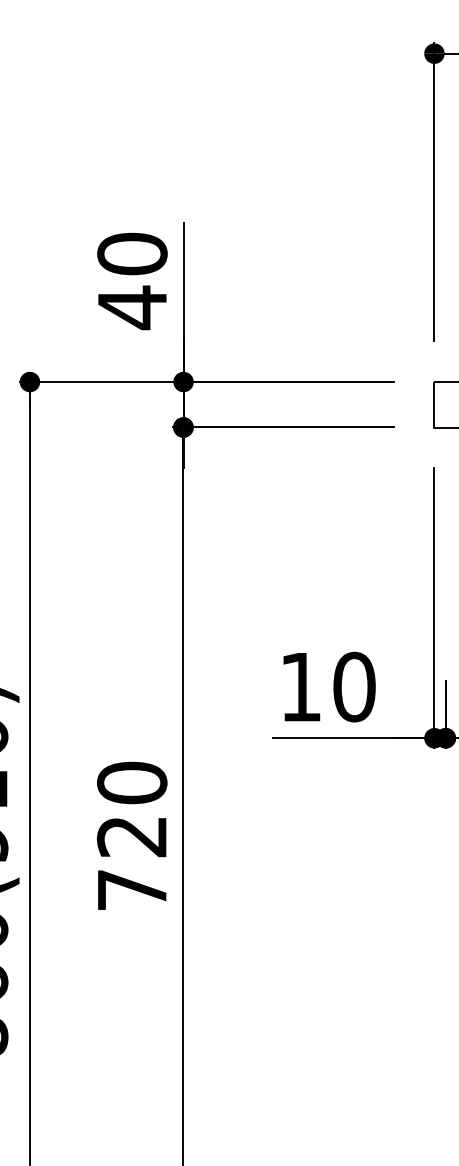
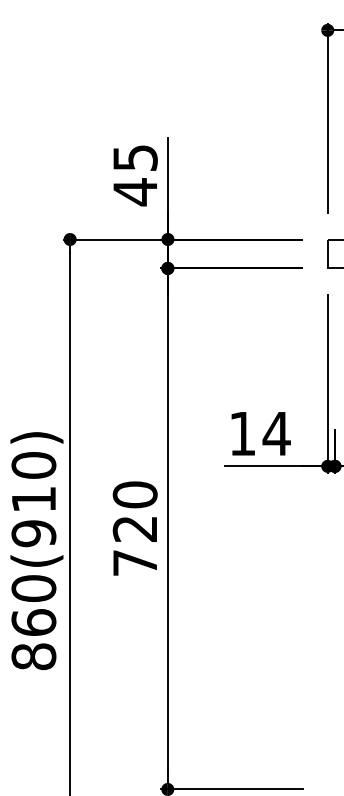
text: (132, 253) -> (135, 157), 40 -> 45
text: (354, 686) -> (276, 433), 10 -> 14

